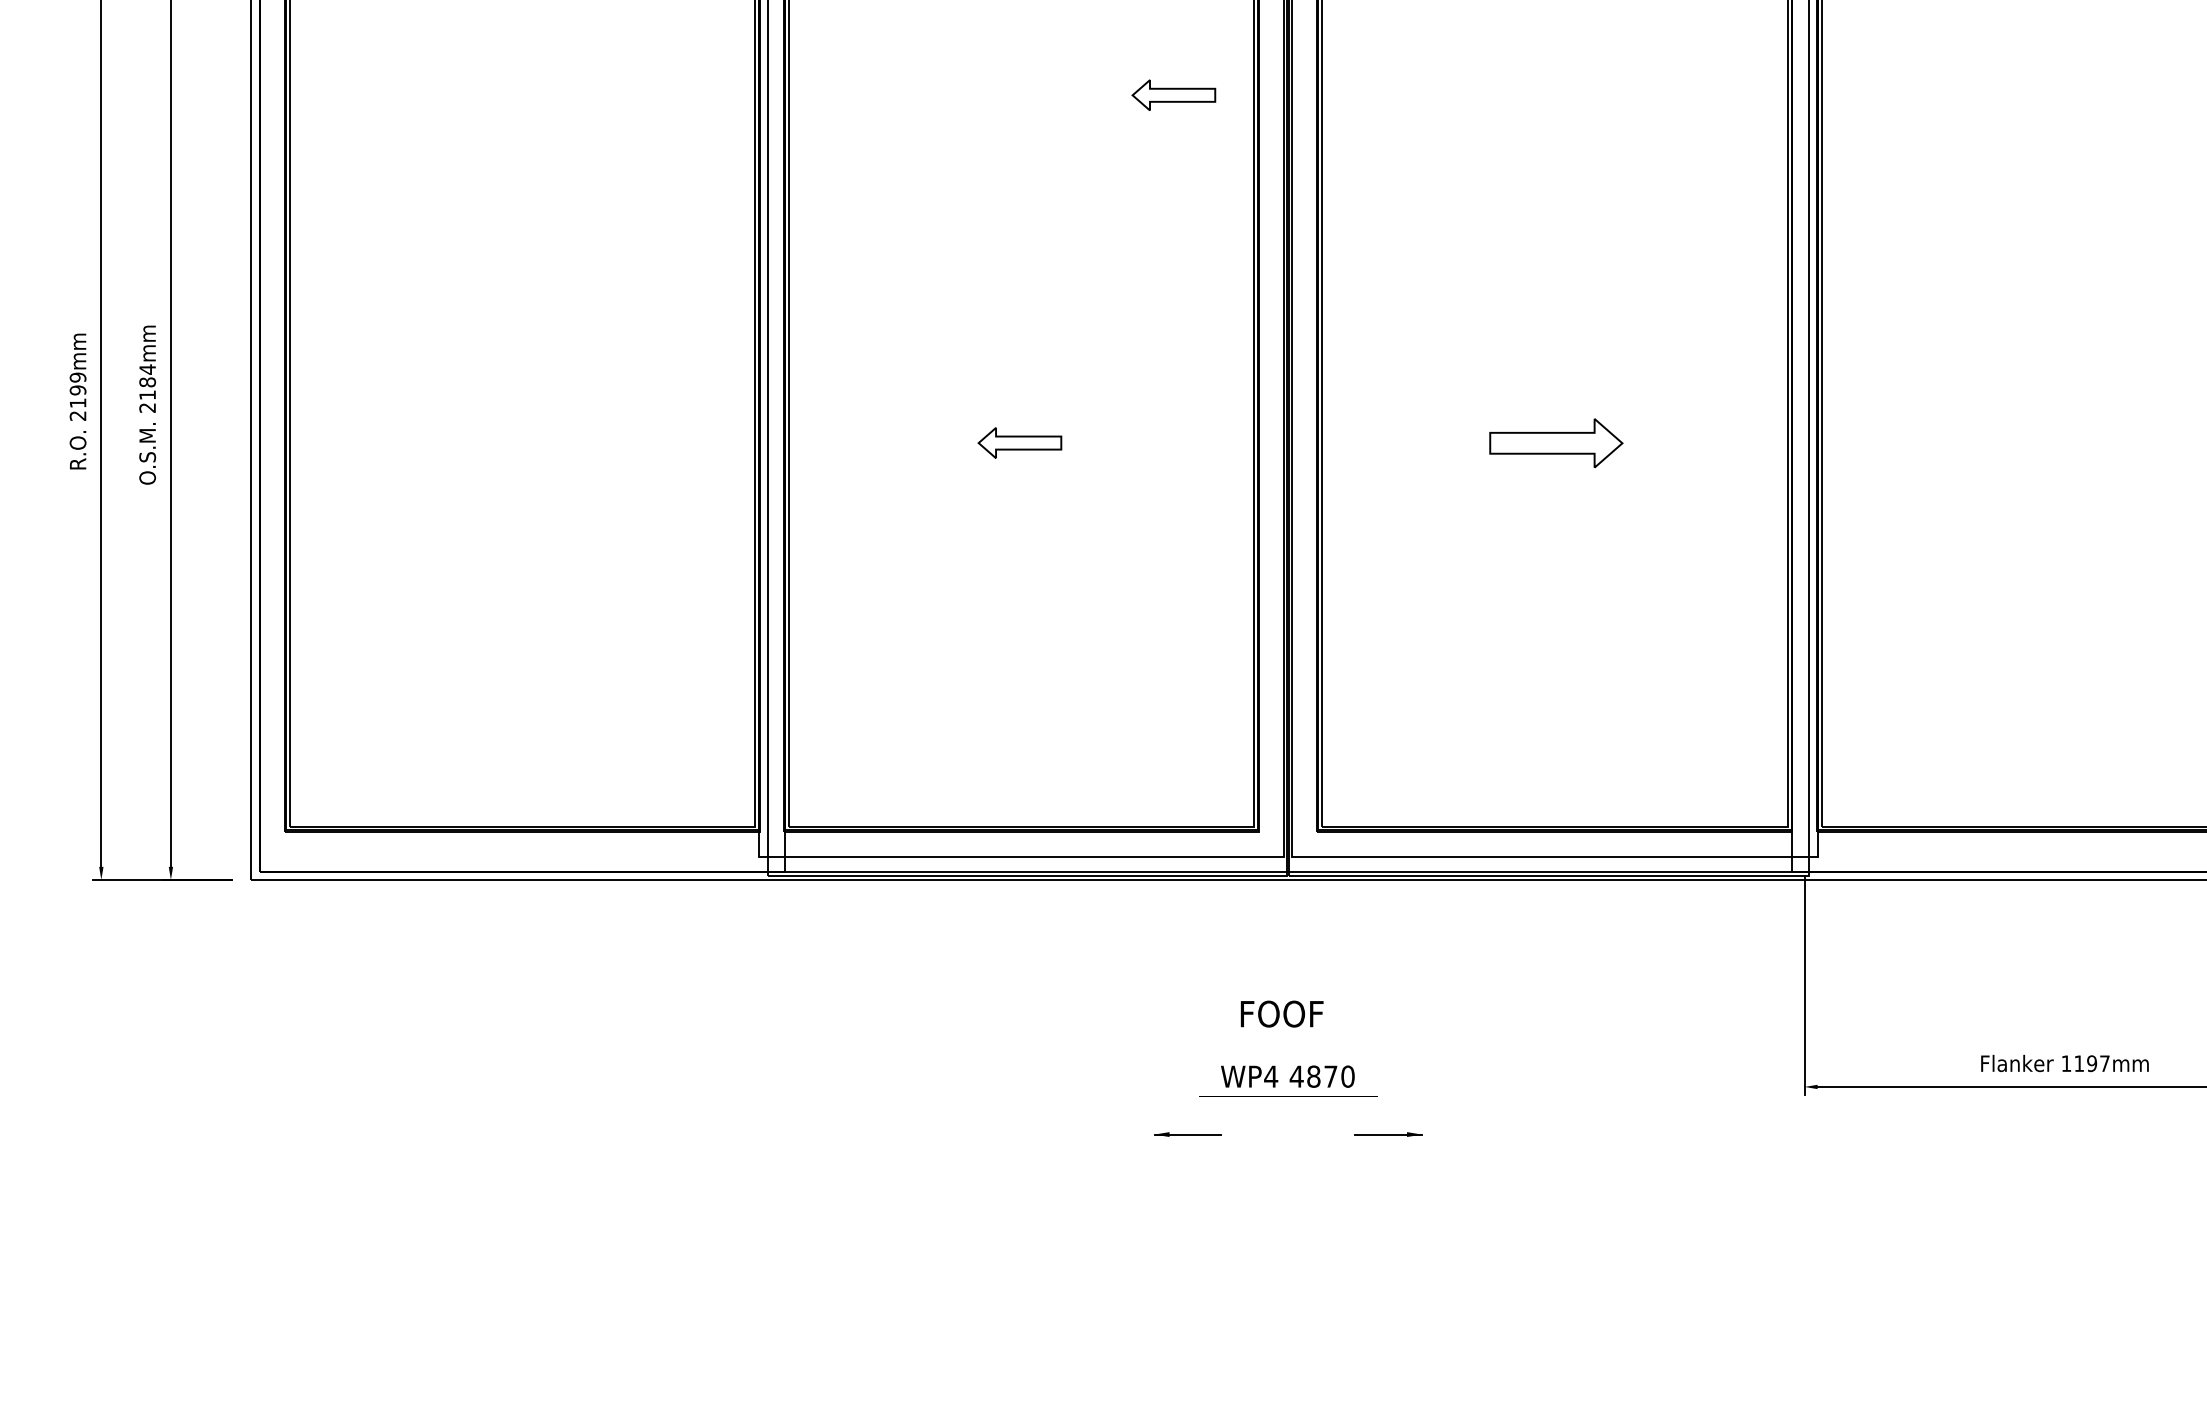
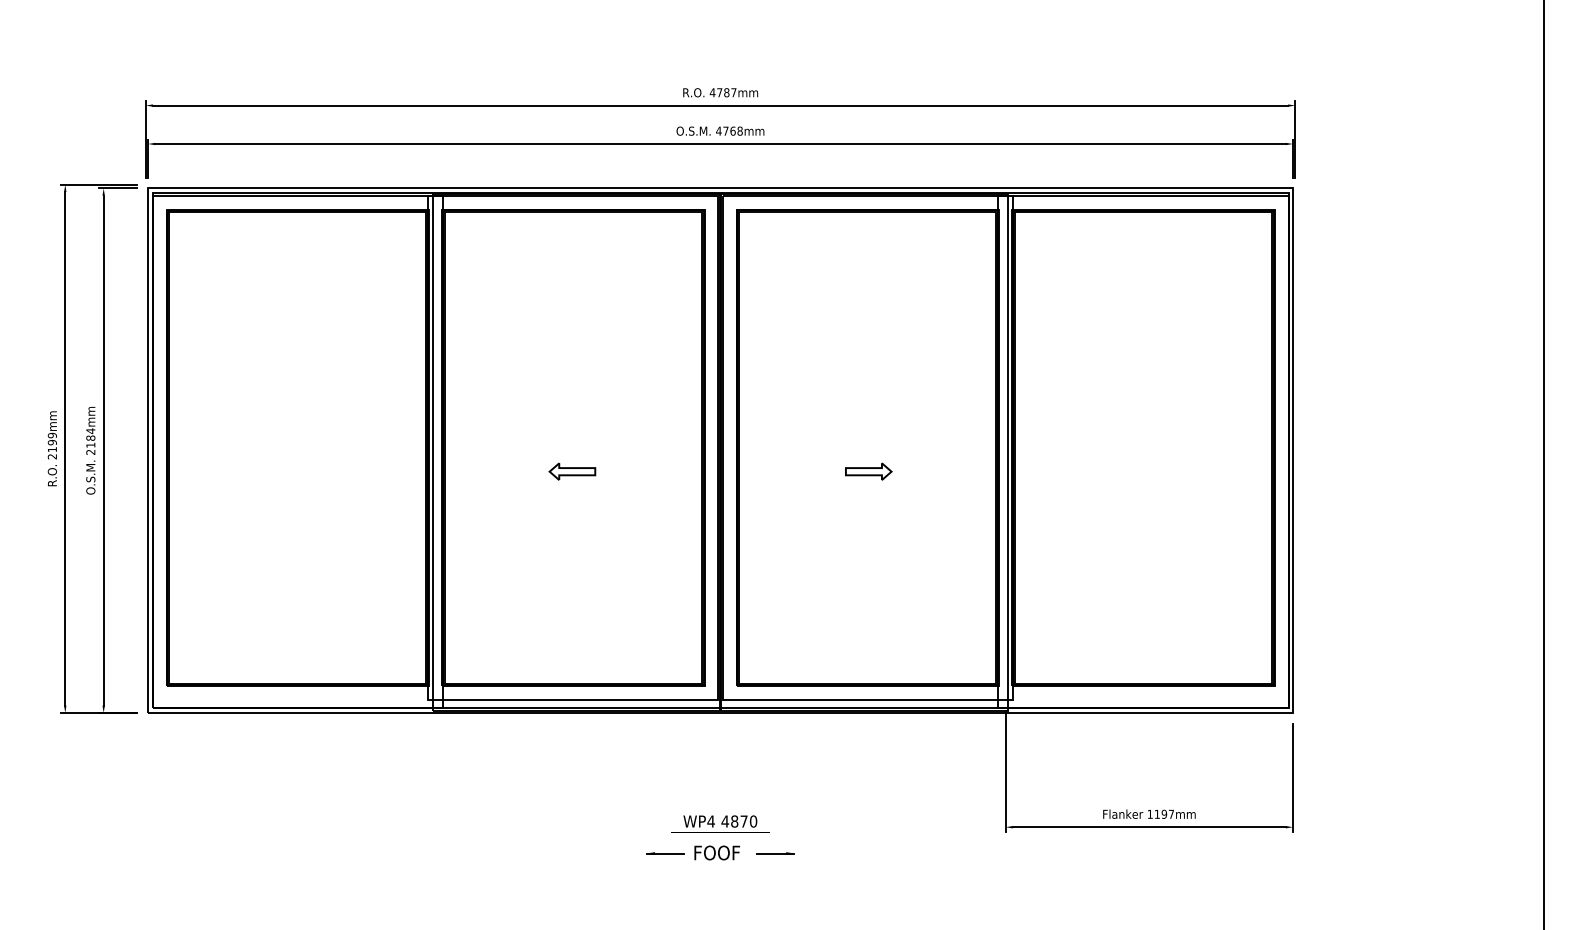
part: (1173, 94) -> (657, 279), removed
part: (1556, 442) -> (868, 471), size x0.62
text: (1280, 1013) -> (716, 852), moved

